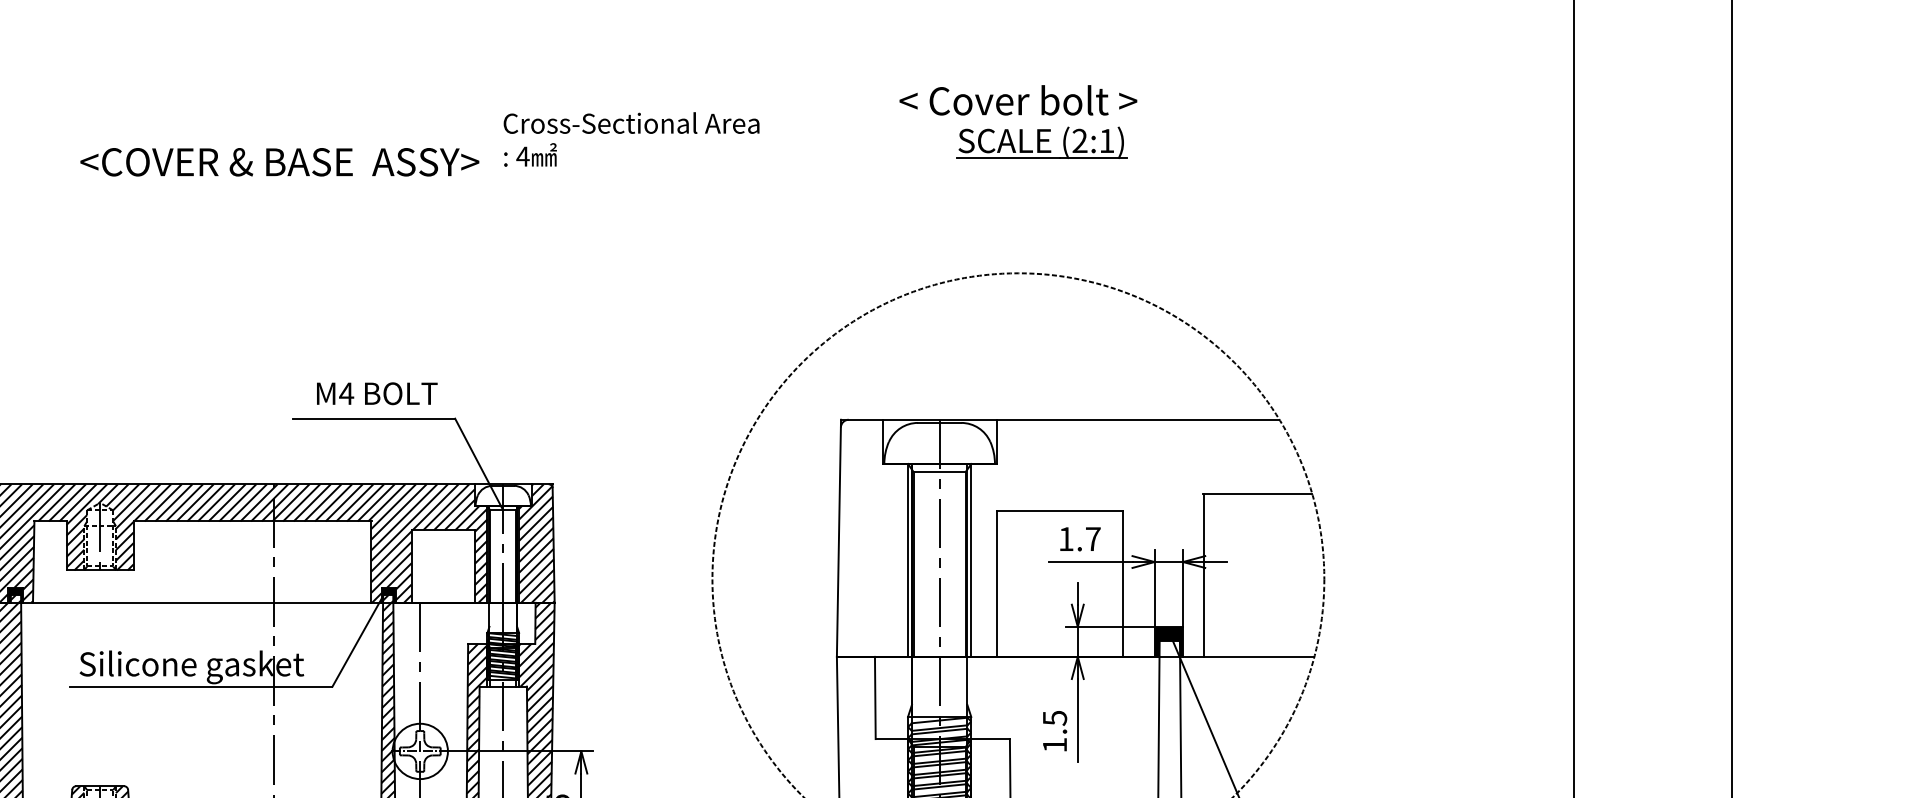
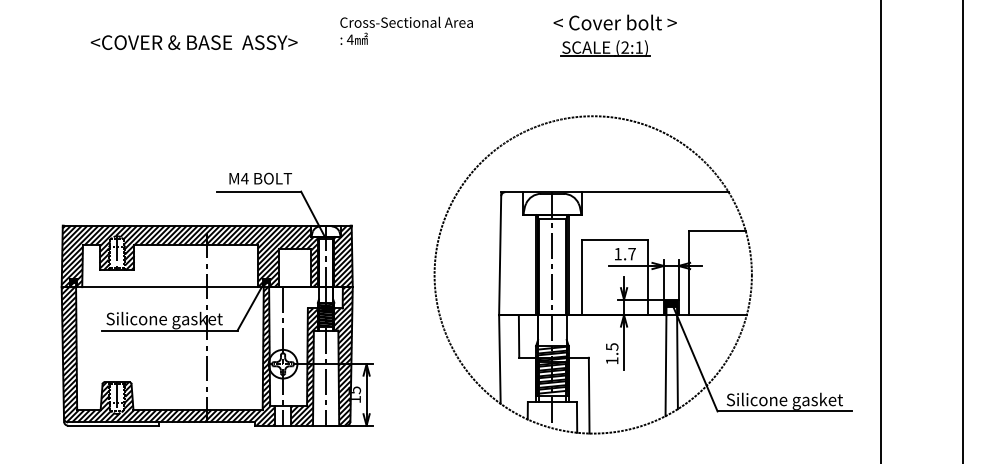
text: (1016, 100) -> (614, 22), moved
text: (631, 138) -> (406, 30), moved
text: (278, 161) -> (193, 42), moved

